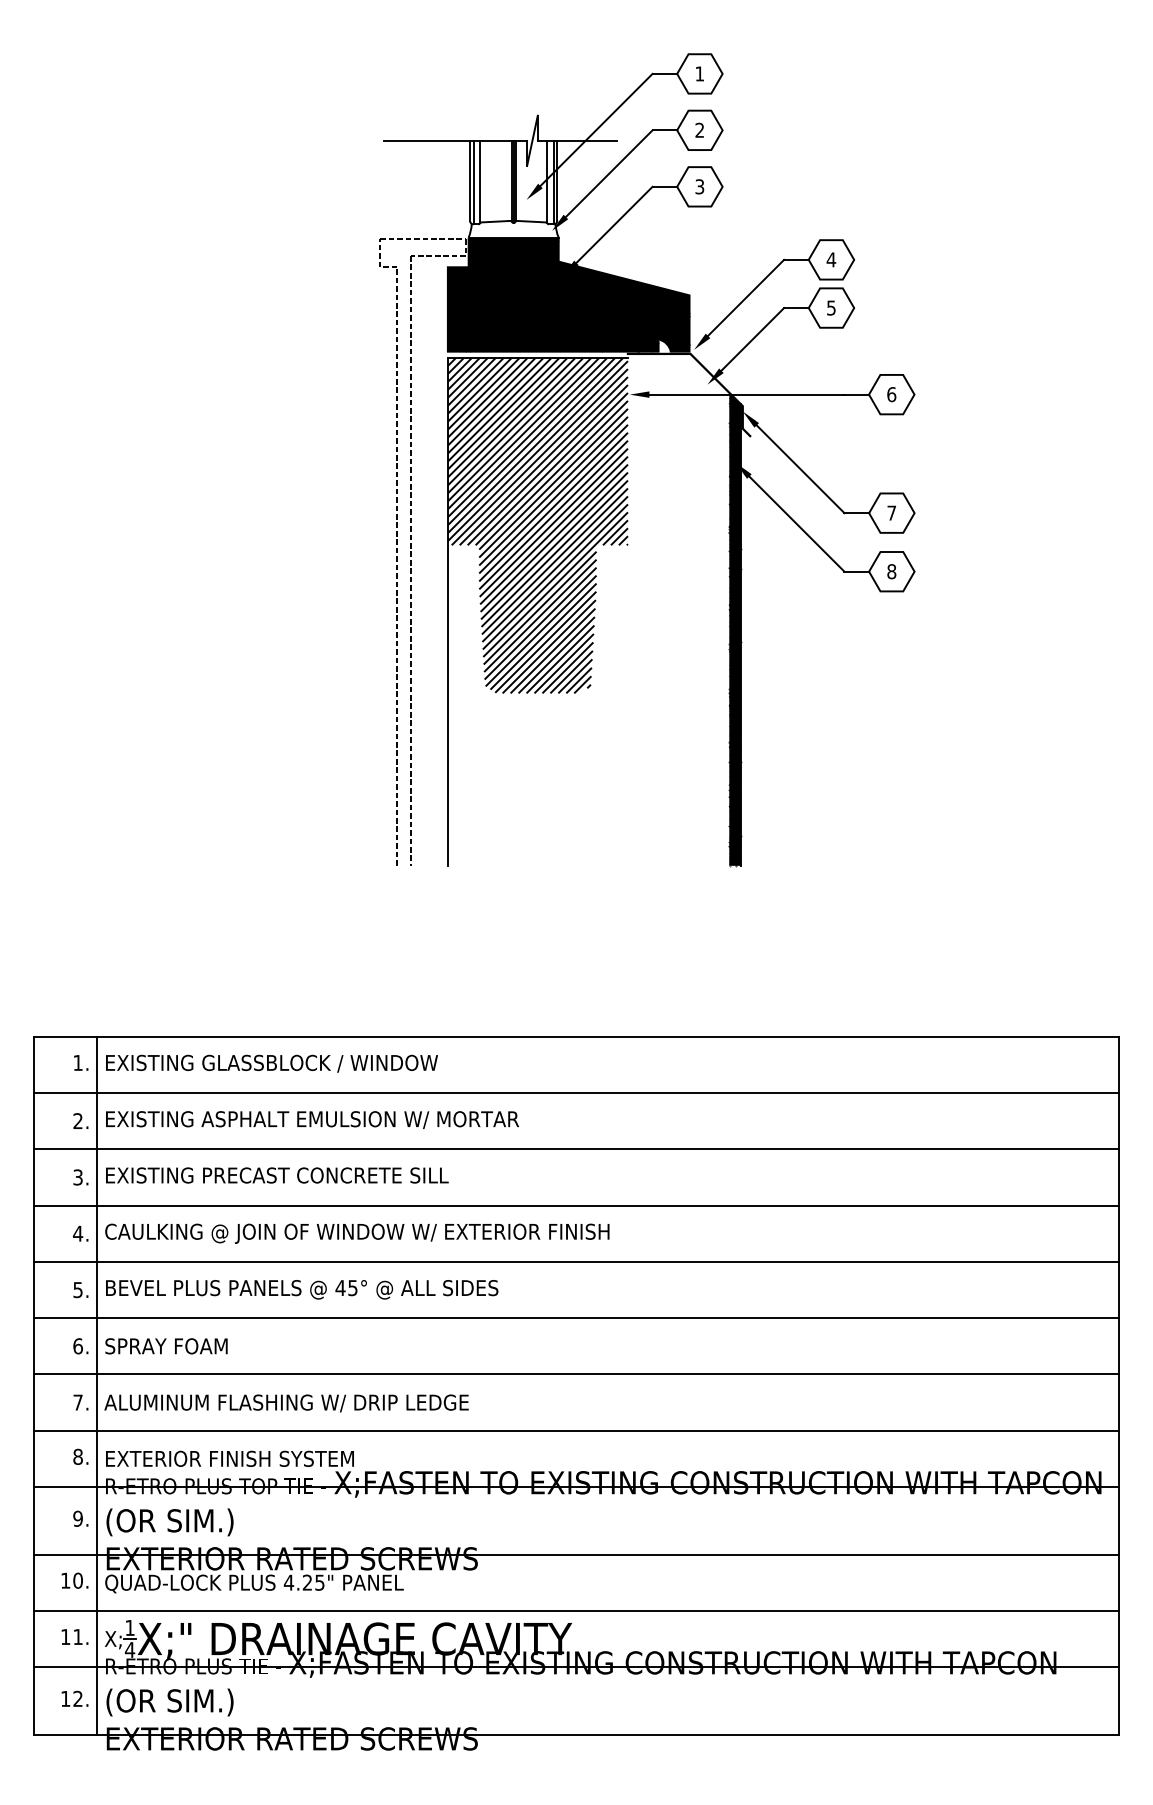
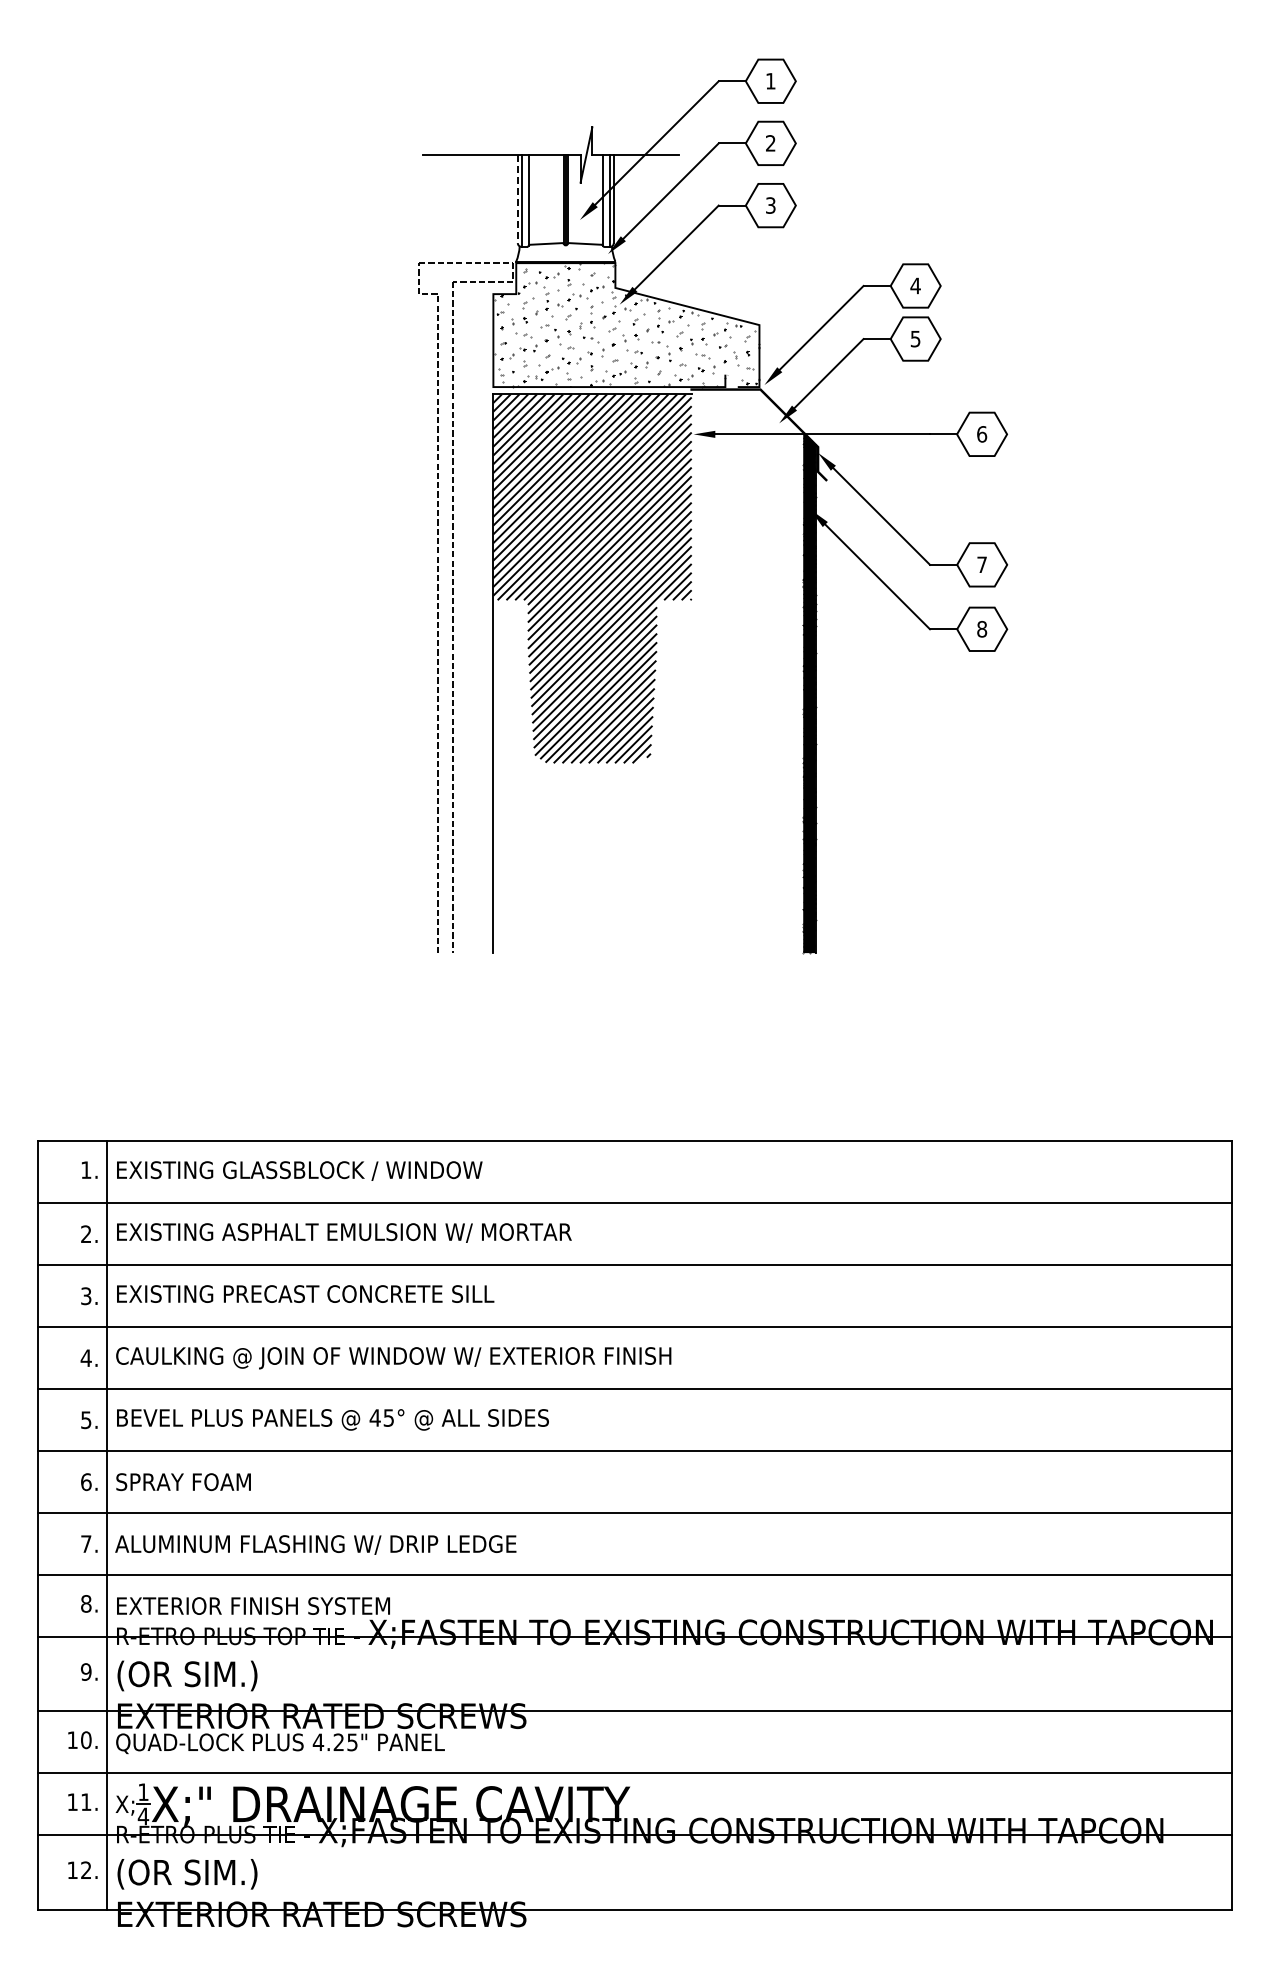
line: (469, 181) -> (517, 199), solid -> dashed
fill: (568, 295) -> (626, 325), removed

